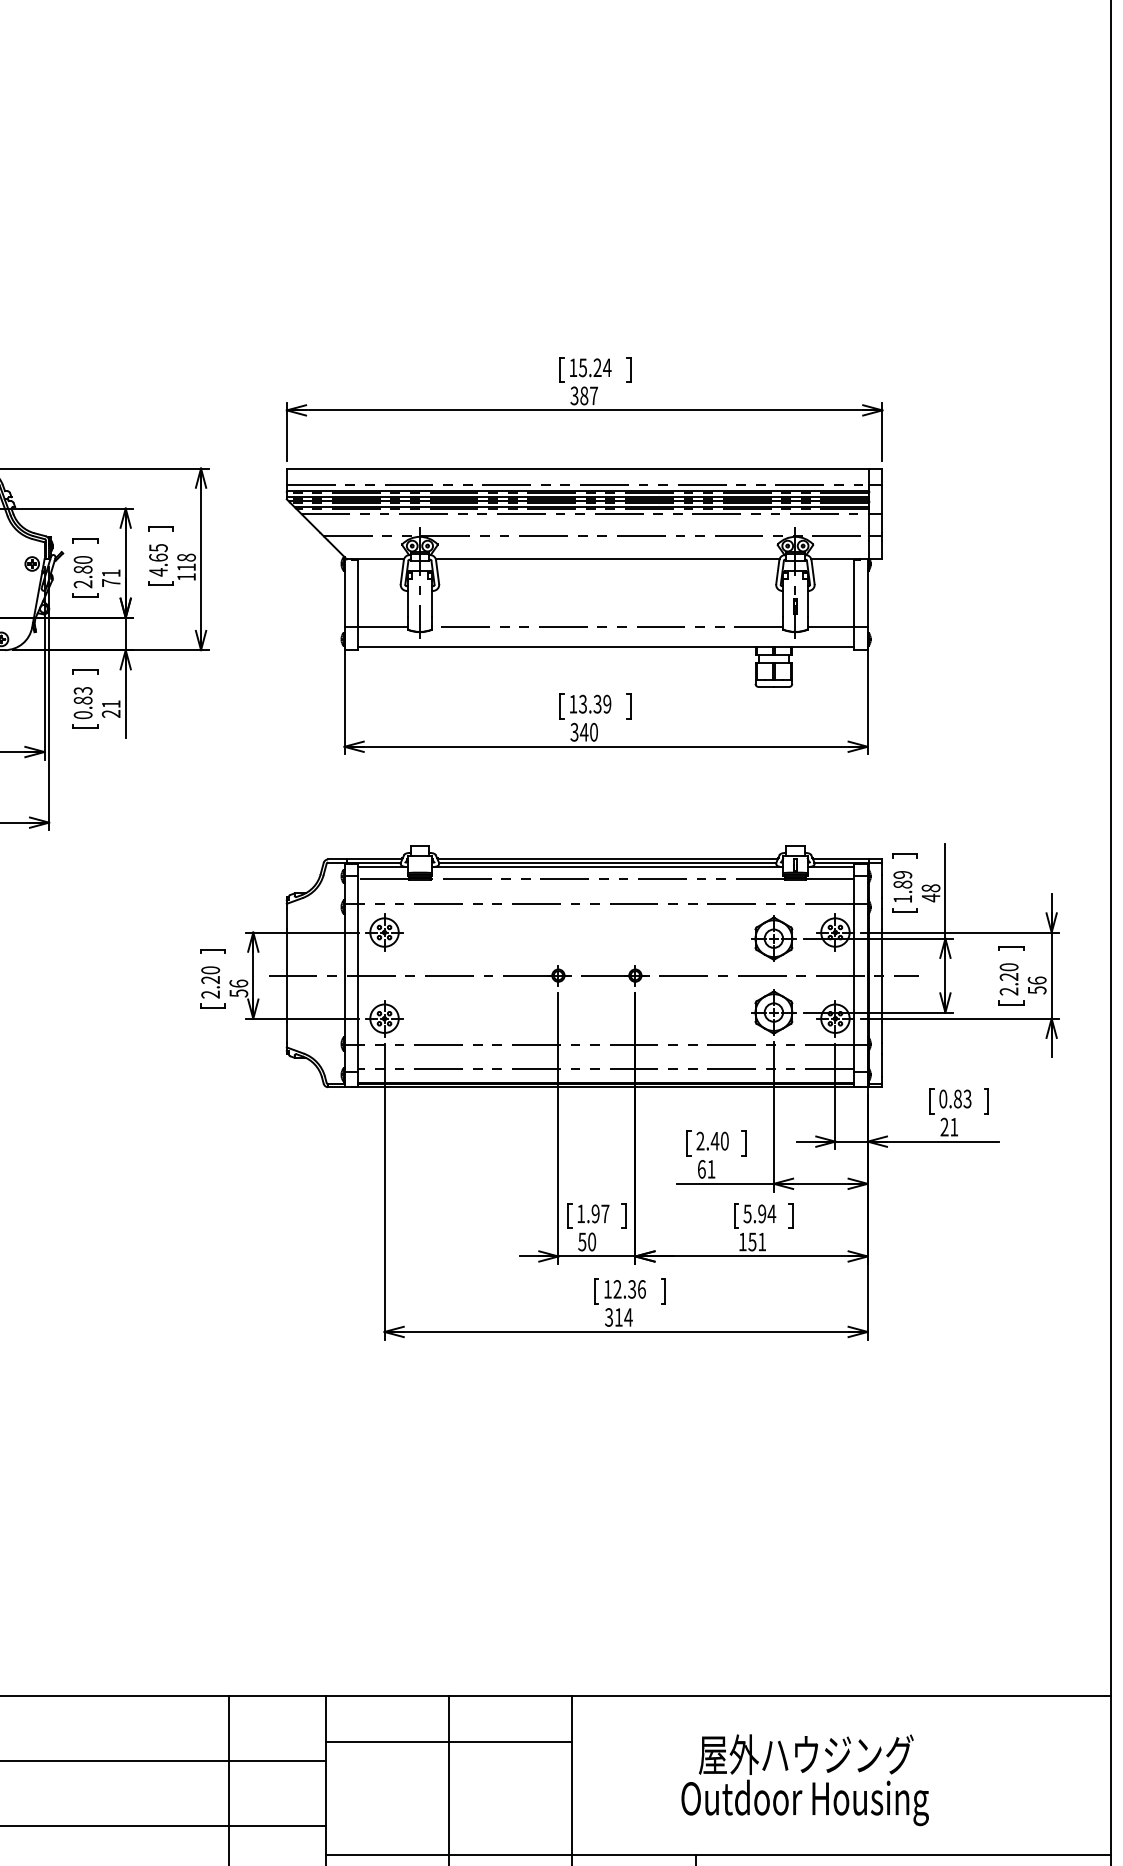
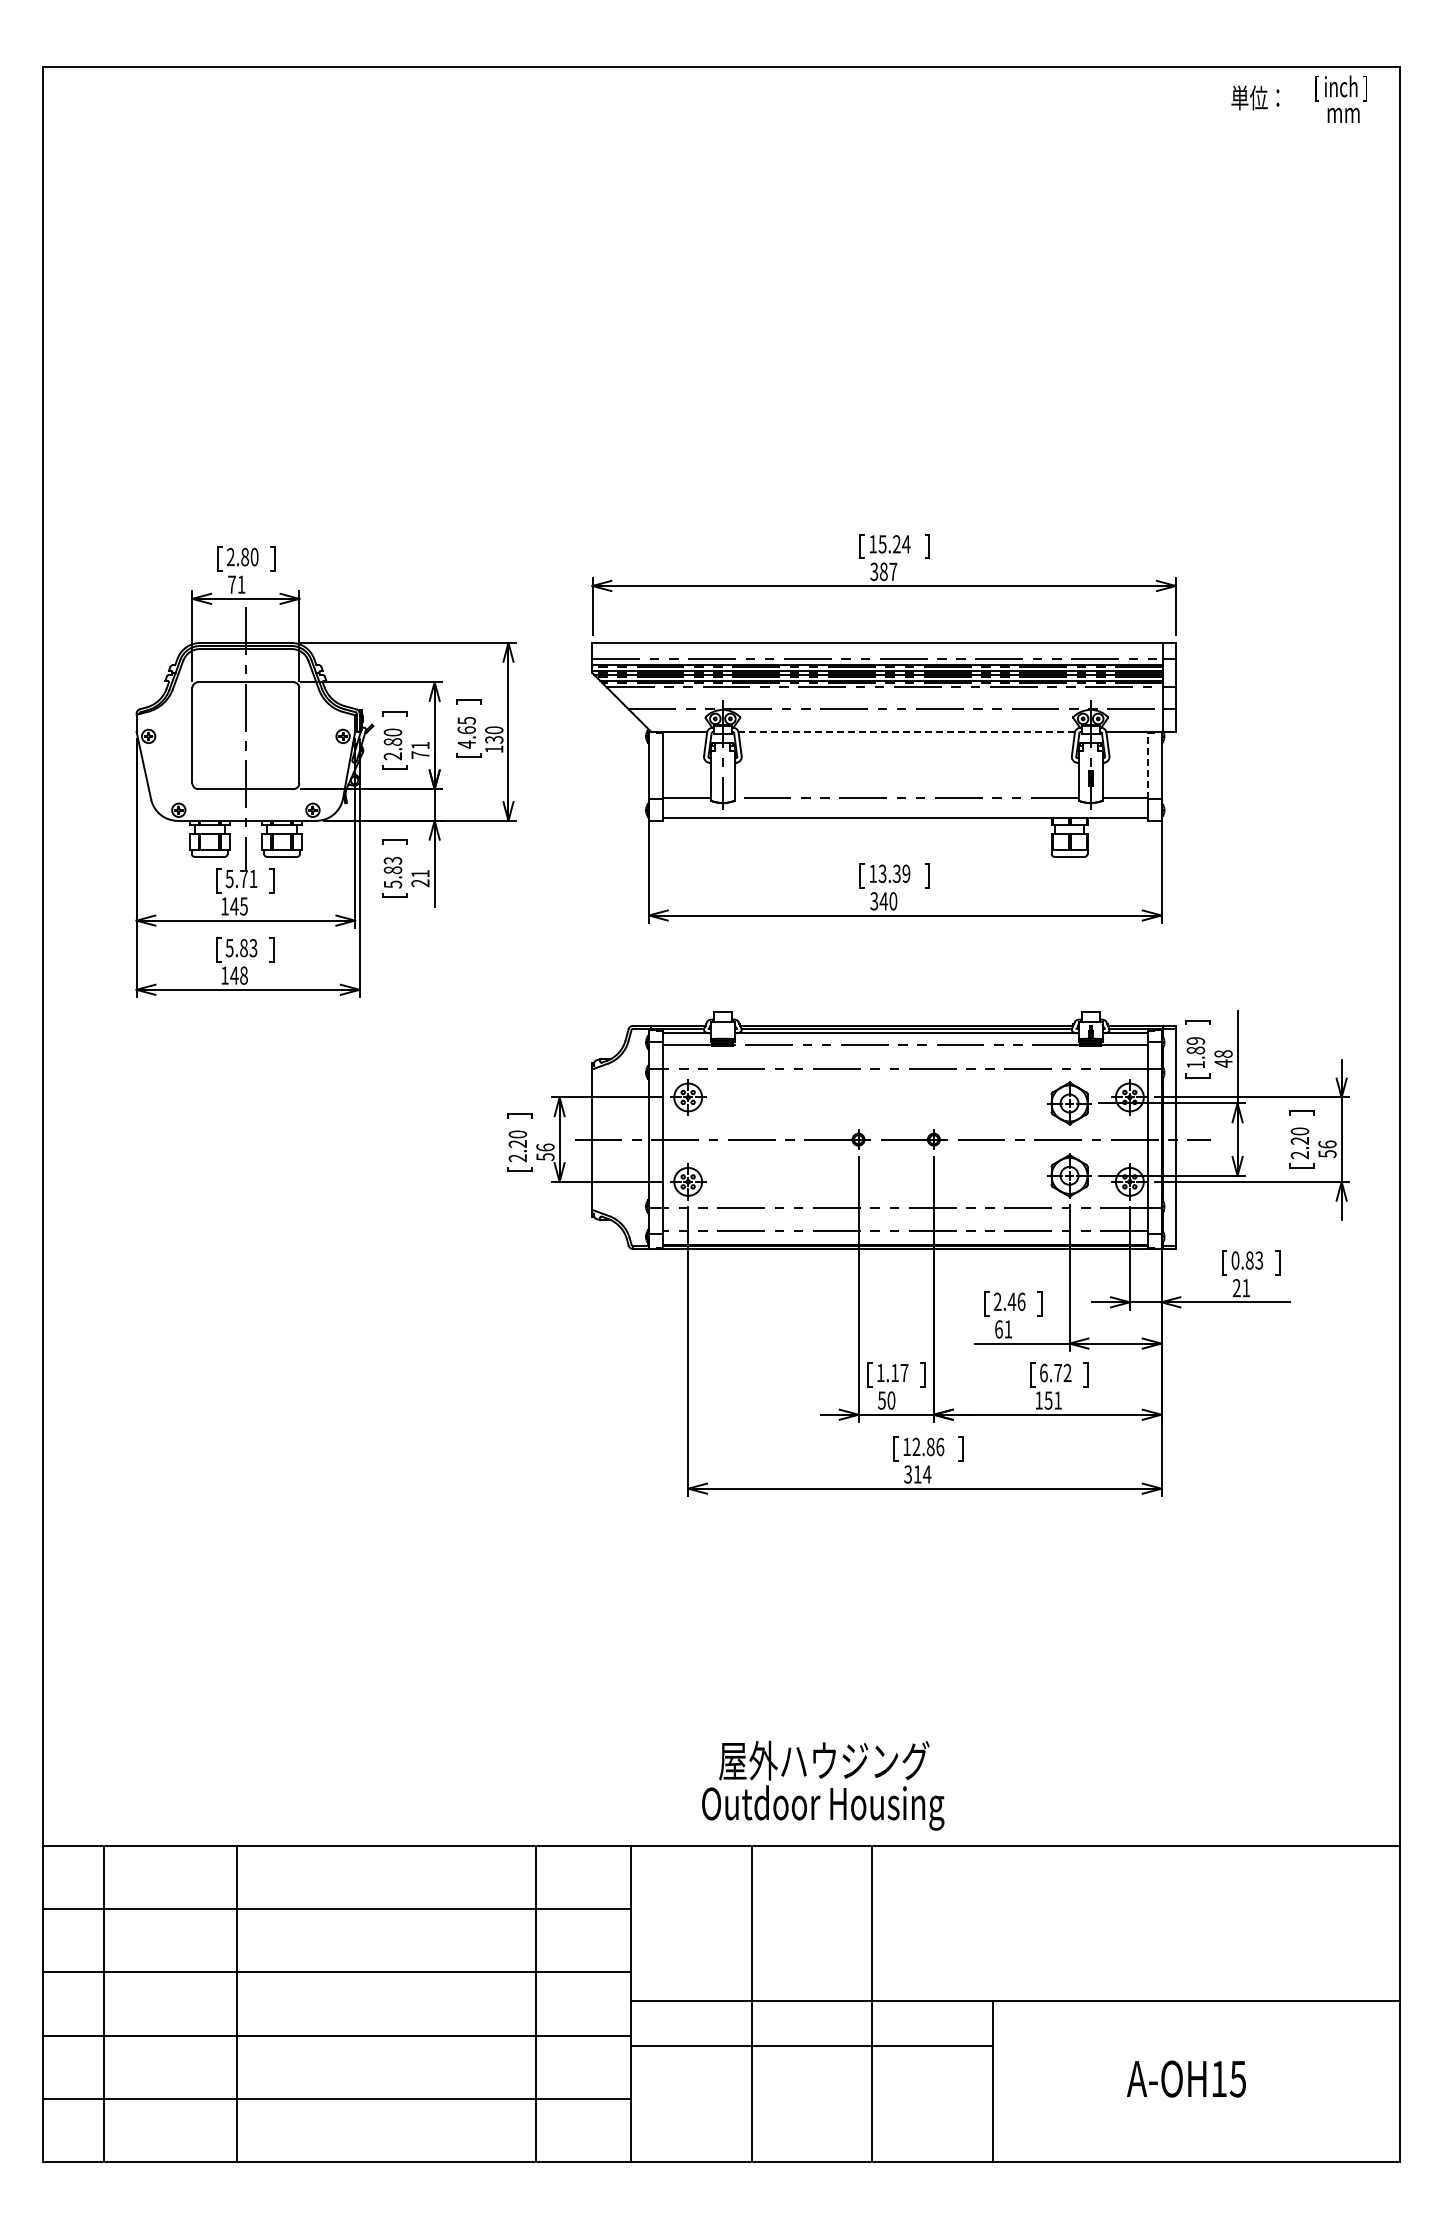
line: (608, 558) -> (907, 731), solid -> dashed
text: (186, 562) -> (494, 734), 118 -> 130
line: (853, 593) -> (1147, 765), solid -> dashed
text: (82, 715) -> (392, 884), 0.83 -> 5.83
text: (724, 1140) -> (1021, 1301), 2.40 -> 2.46
text: (595, 1213) -> (894, 1372), 1.97 -> 1.17
text: (759, 1213) -> (1055, 1372), 5.94 -> 6.72
text: (631, 1288) -> (930, 1446), 12.36 -> 12.86
line: (449, 1742) -> (751, 1890), removed
text: (805, 1779) -> (823, 1785), moved

